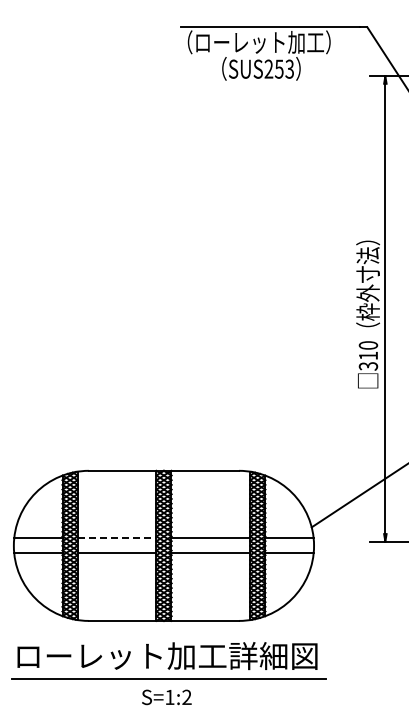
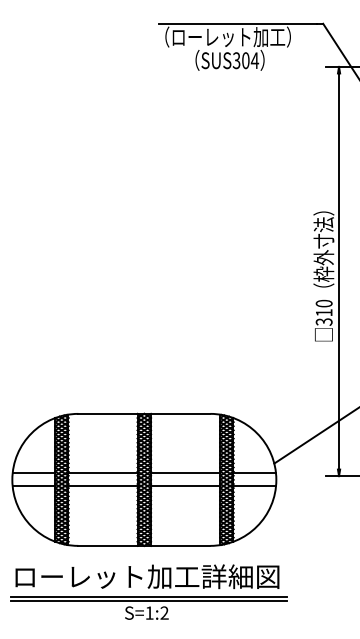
text: (279, 68) -> (245, 60), SUS253 -> SUS304
line: (117, 538) -> (103, 473), dashed -> solid
line: (169, 683) -> (149, 600), added

